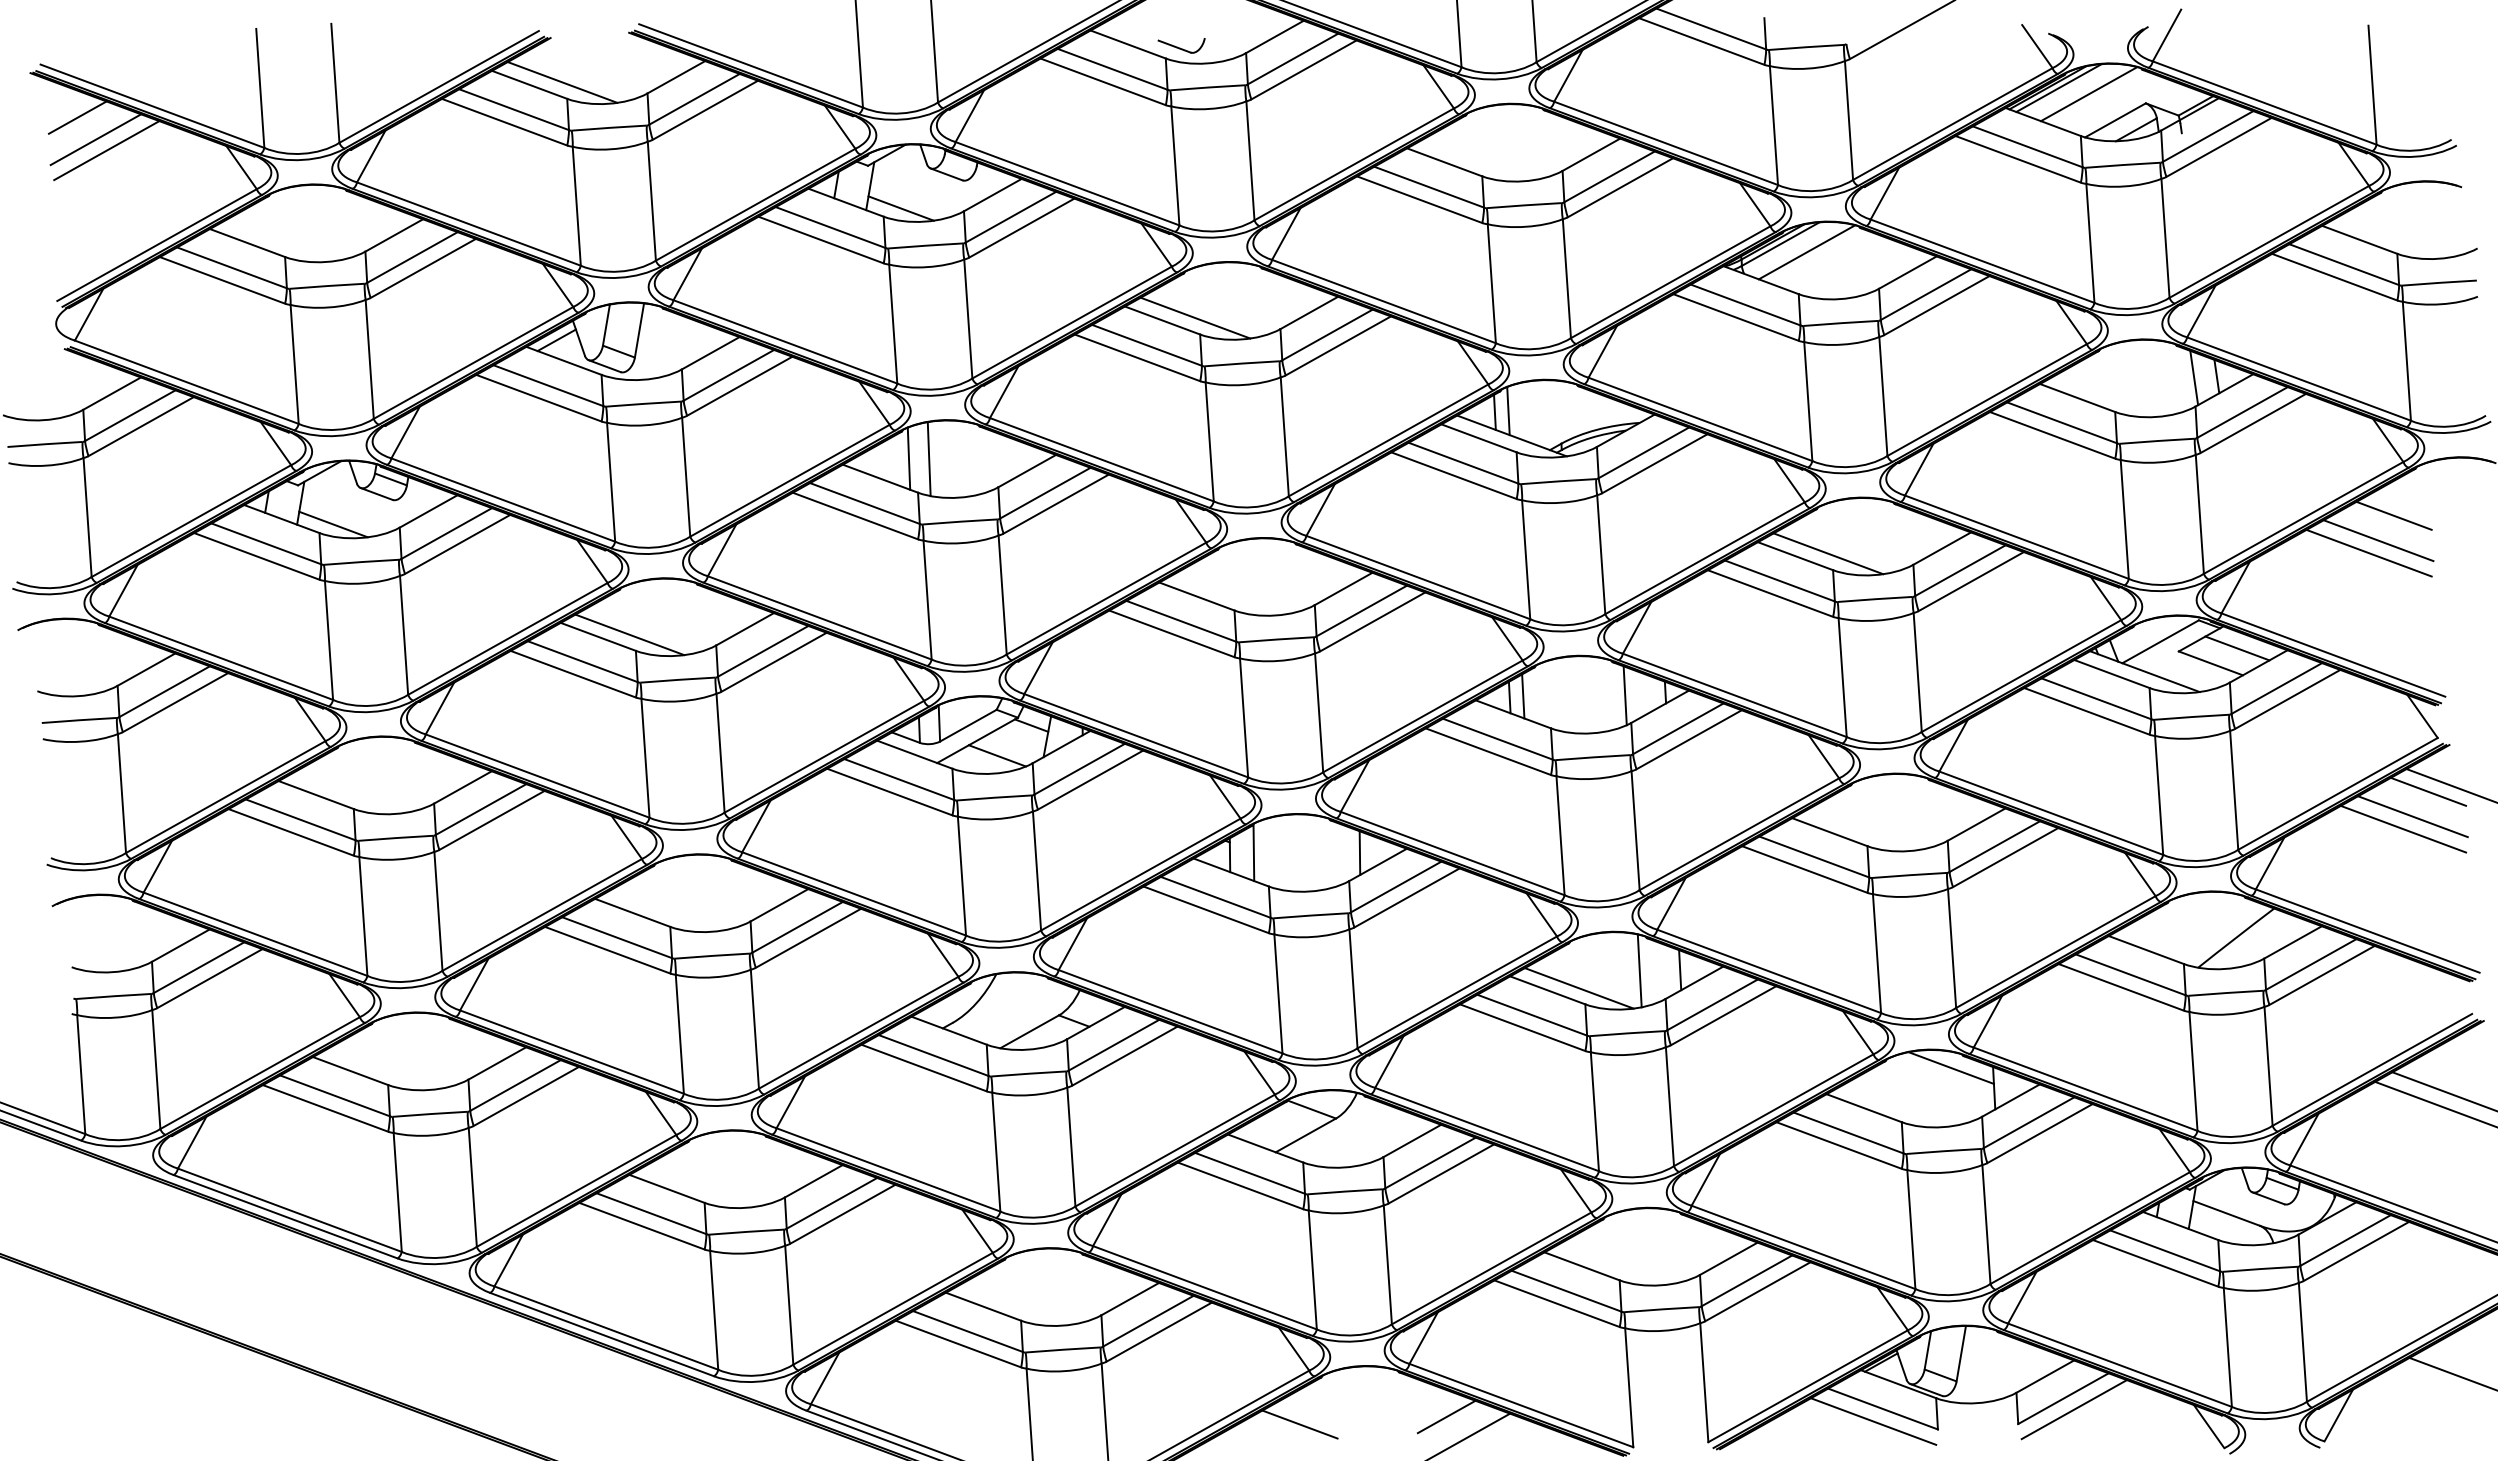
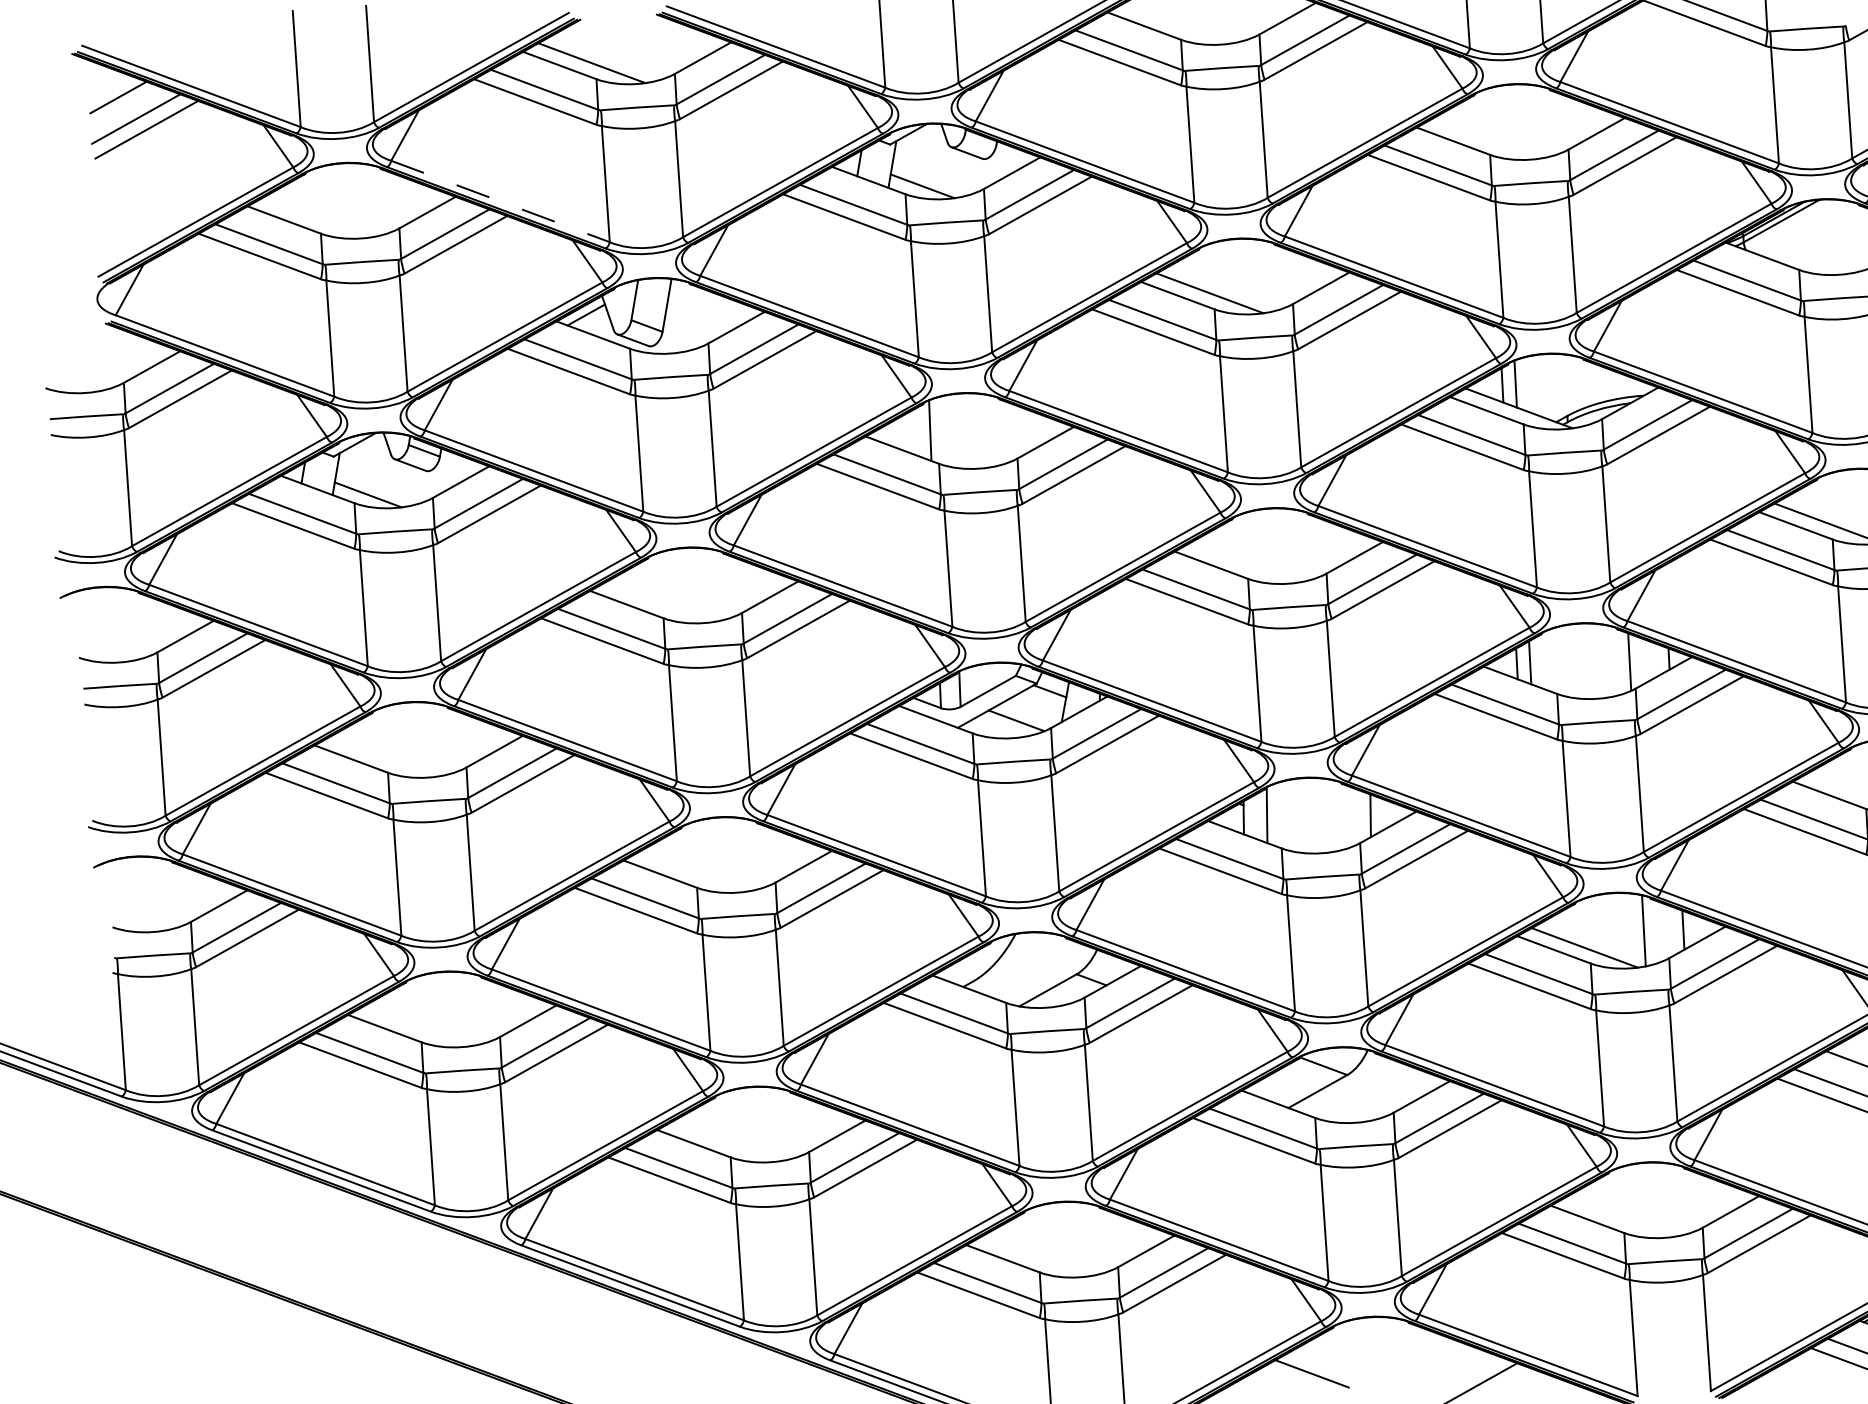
part: (1181, 45) -> (1196, 27), removed
line: (469, 224) -> (501, 201), solid -> dashed
line: (1806, 252) -> (1806, 229), removed
line: (928, 459) -> (949, 431), removed
line: (629, 634) -> (657, 602), removed
line: (1446, 1416) -> (1455, 1366), removed

